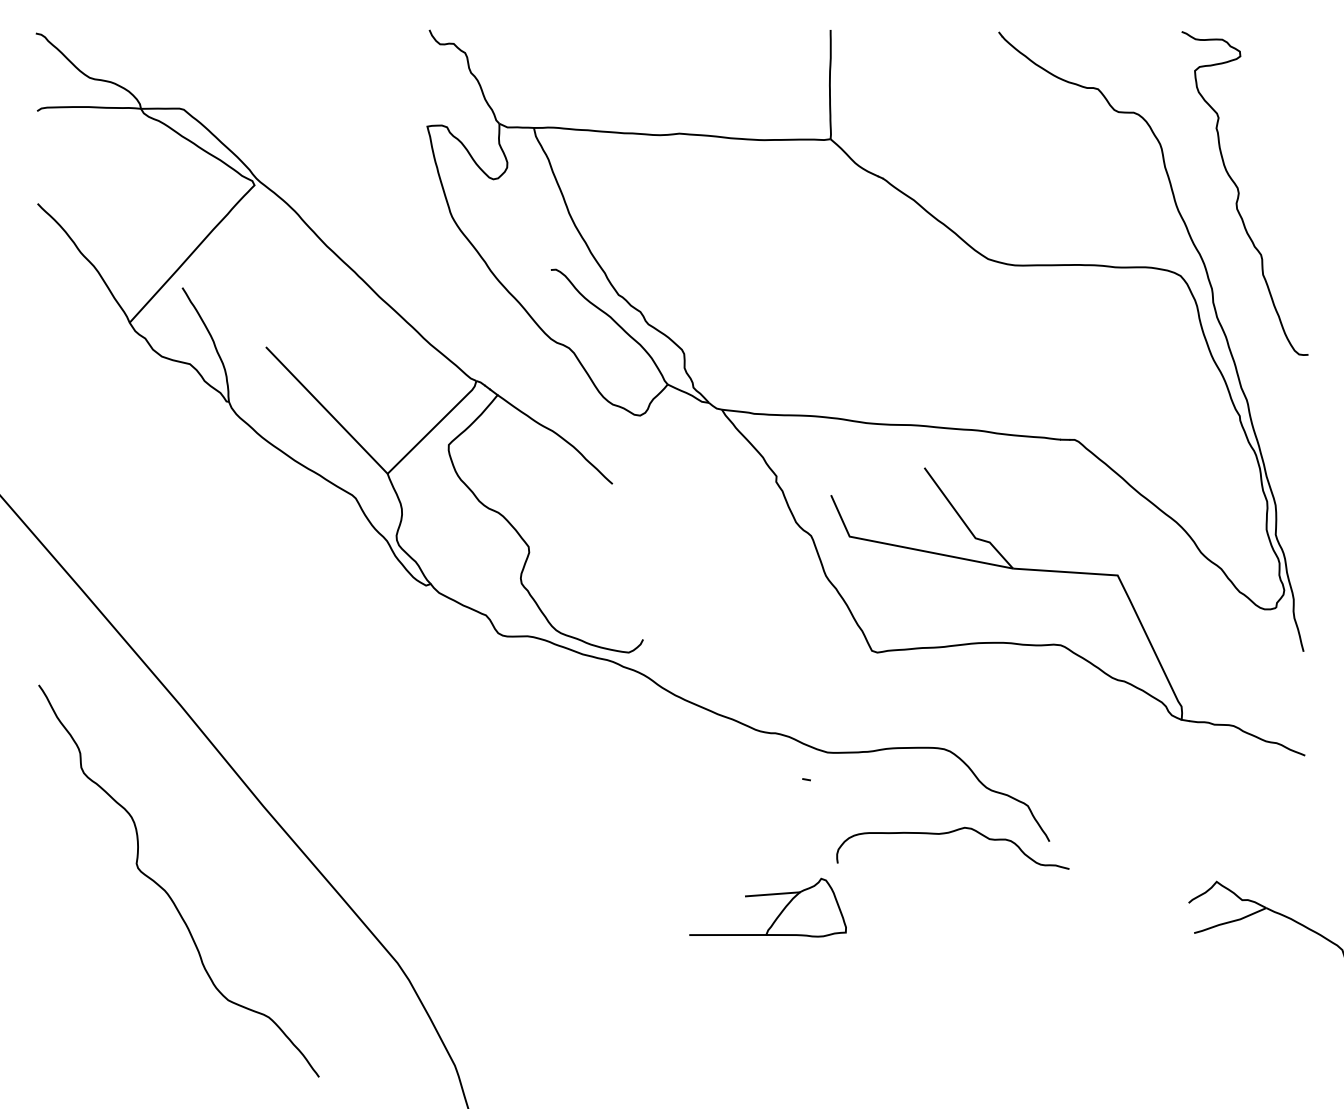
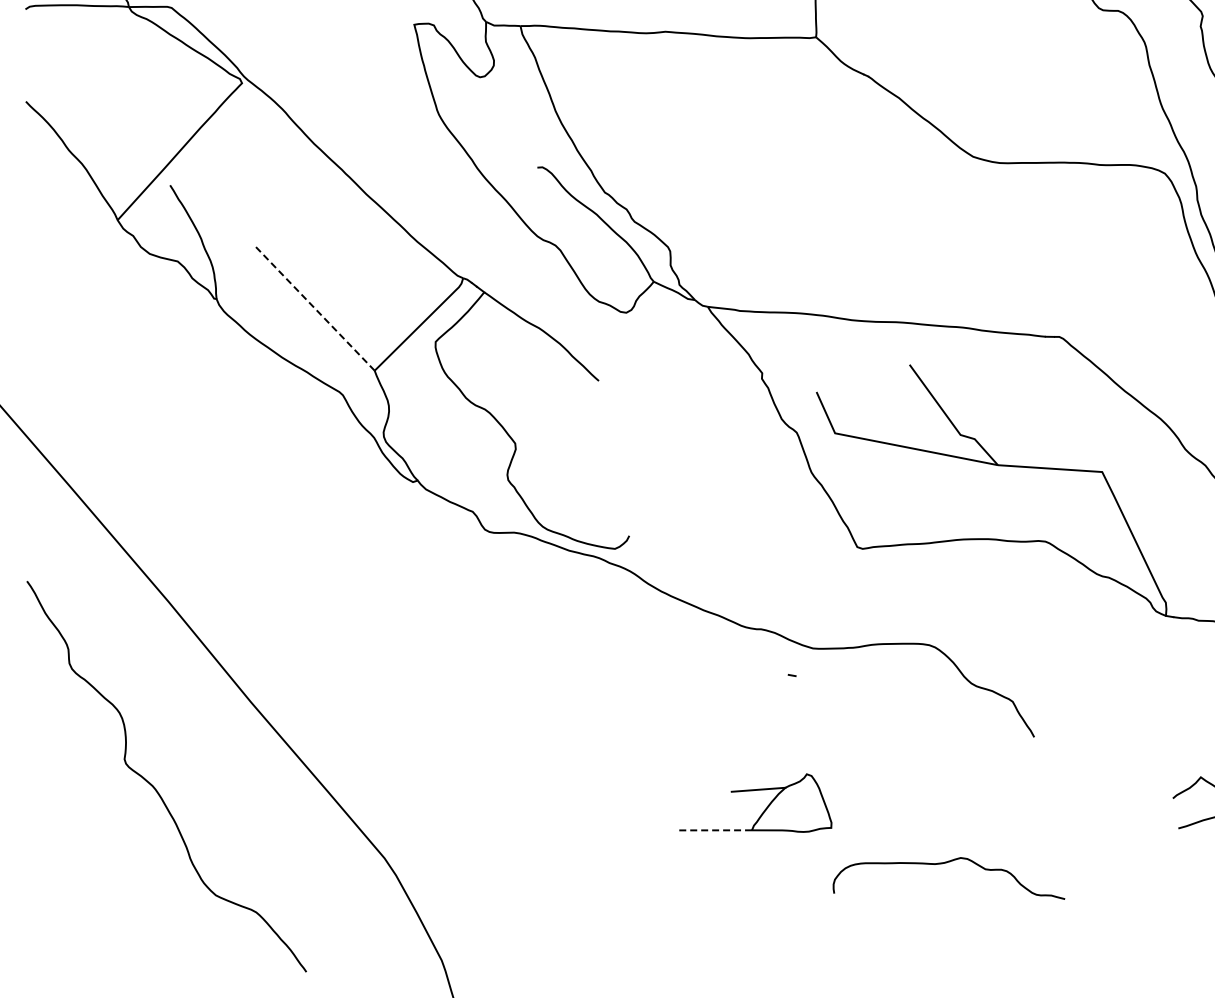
line: (326, 410) -> (313, 307), solid -> dashed
curve: (949, 833) -> (945, 863), moved
line: (727, 935) -> (713, 830), solid -> dashed

